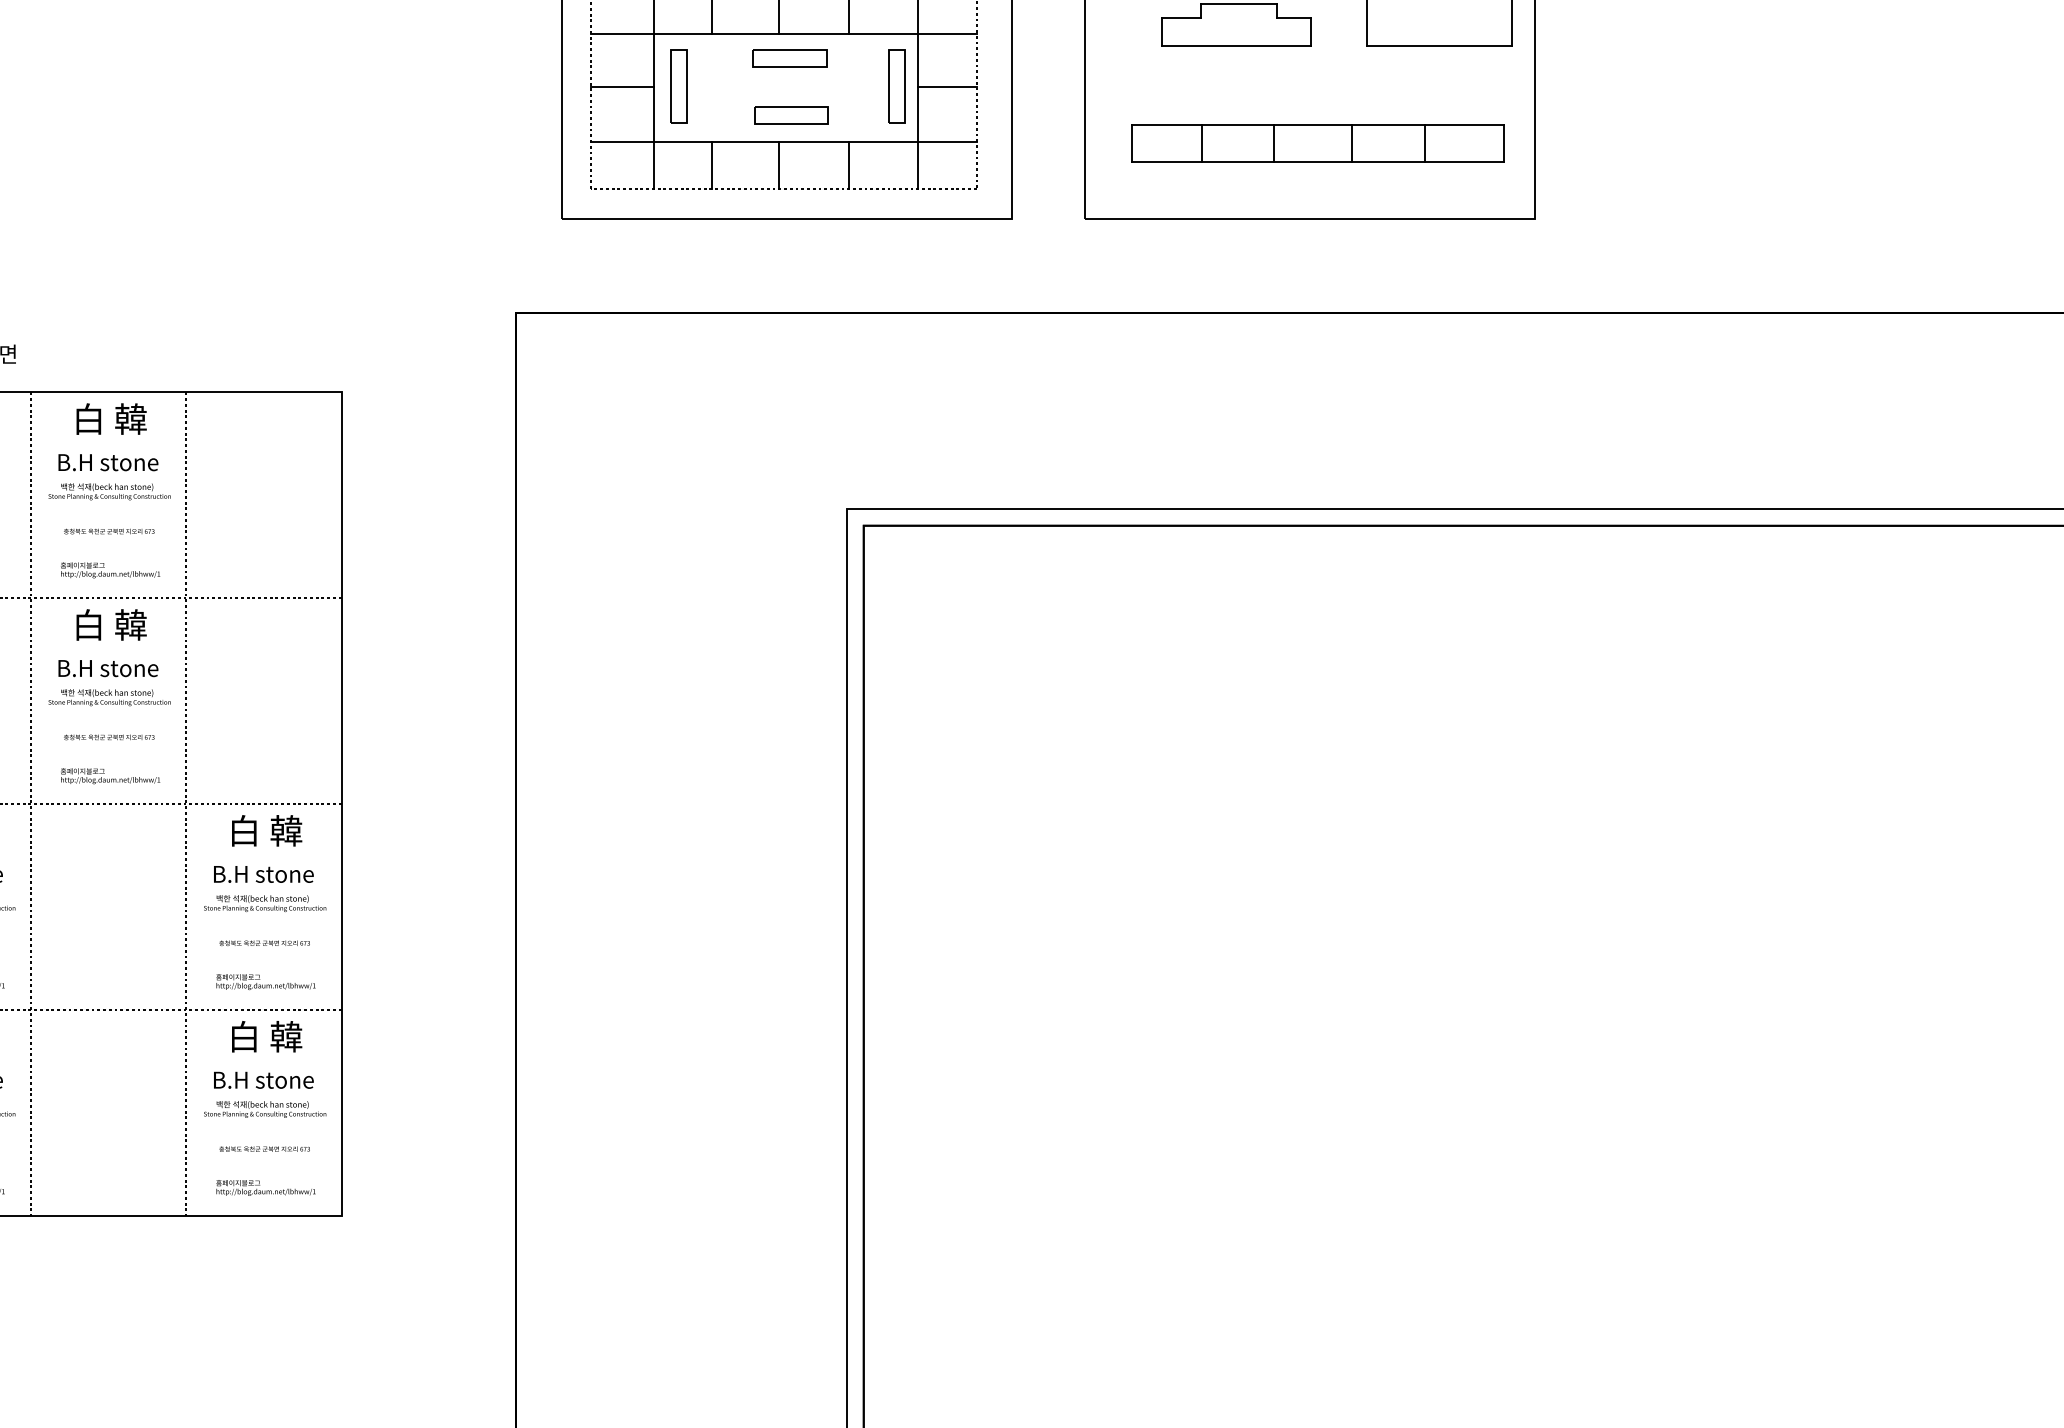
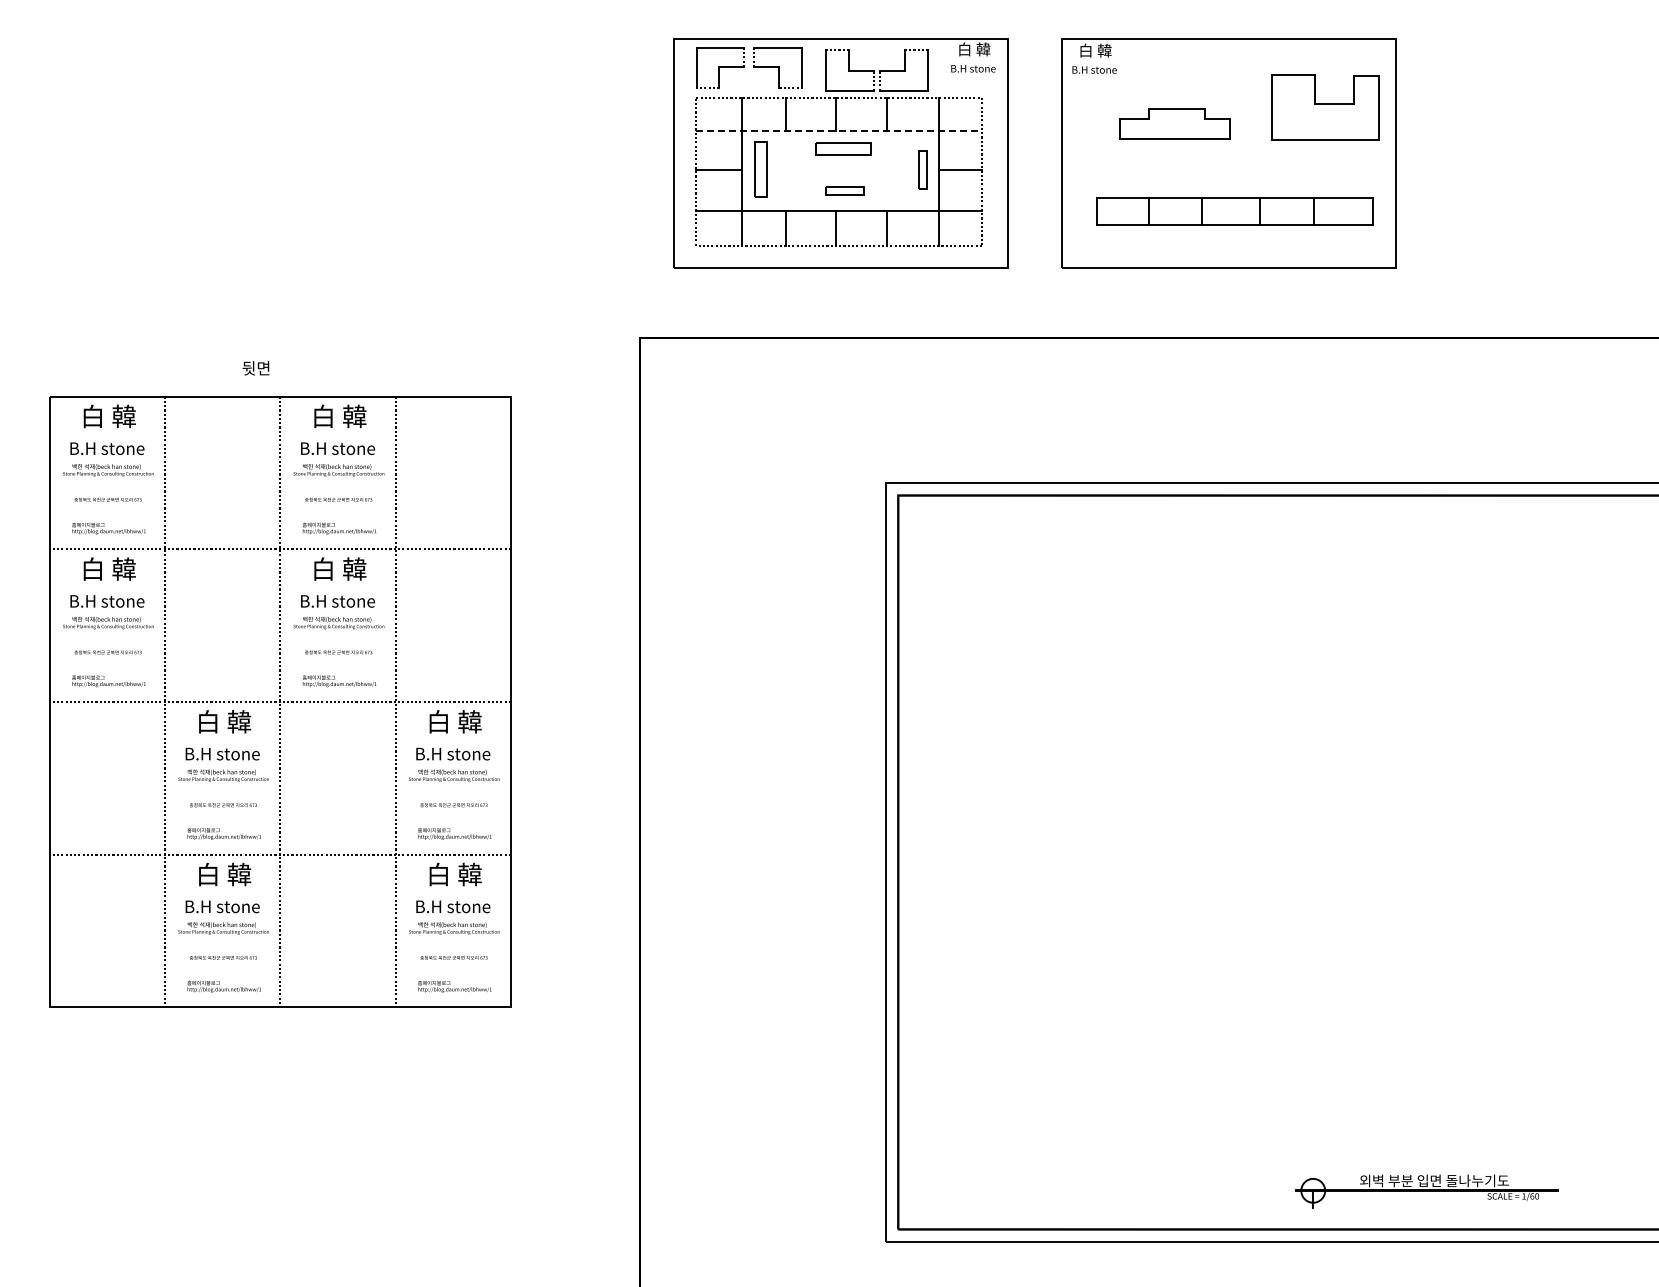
line: (784, 33) -> (839, 130), solid -> dashed
part: (896, 86) -> (922, 169), size x0.7
part: (791, 114) -> (844, 190), size x0.7

